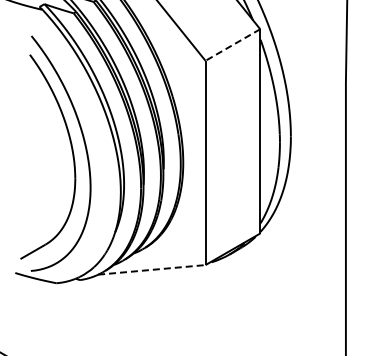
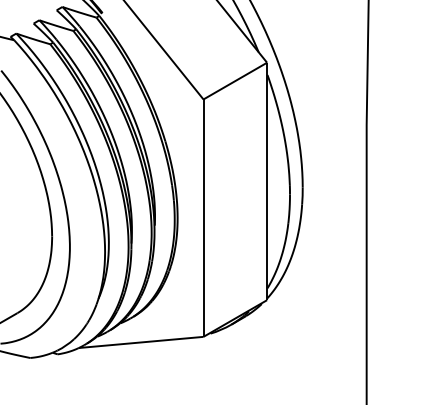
line: (232, 45) -> (234, 81), dashed -> solid
line: (151, 269) -> (140, 341), dashed -> solid

